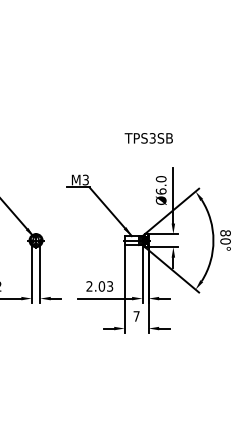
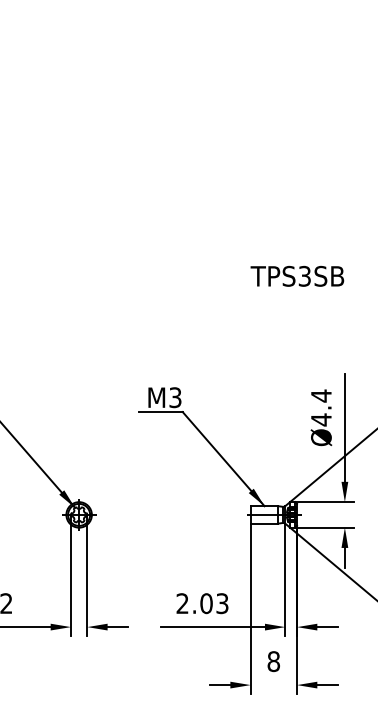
text: (148, 138) -> (296, 276), moved
text: (160, 184) -> (319, 406), Ø6.0 -> Ø4.4
text: (136, 316) -> (273, 661), 7 -> 8

